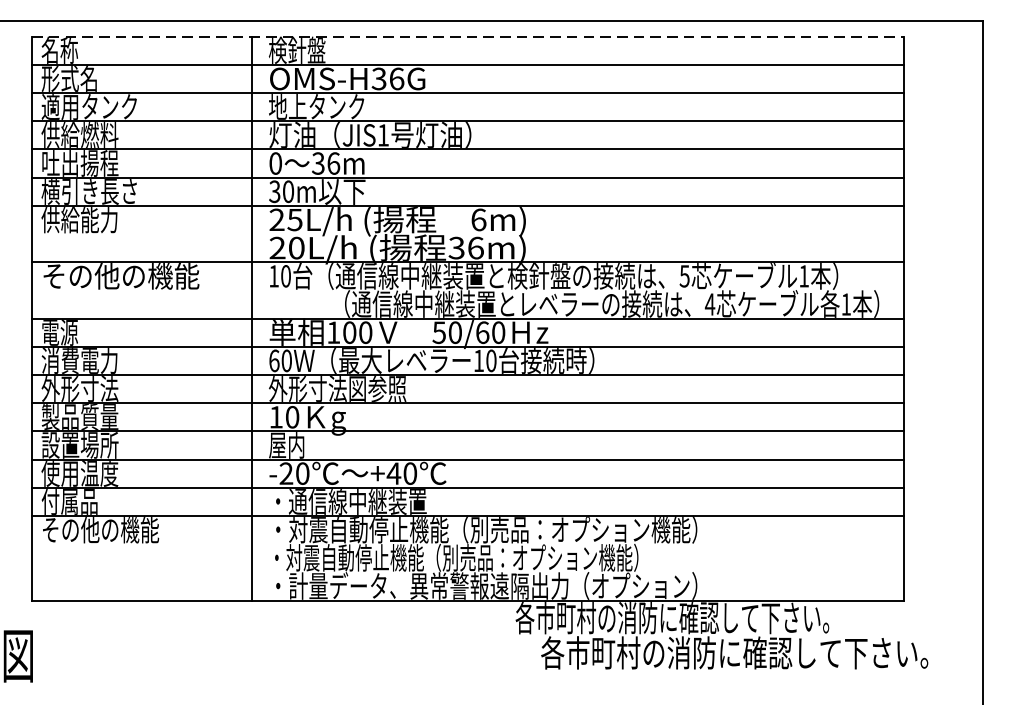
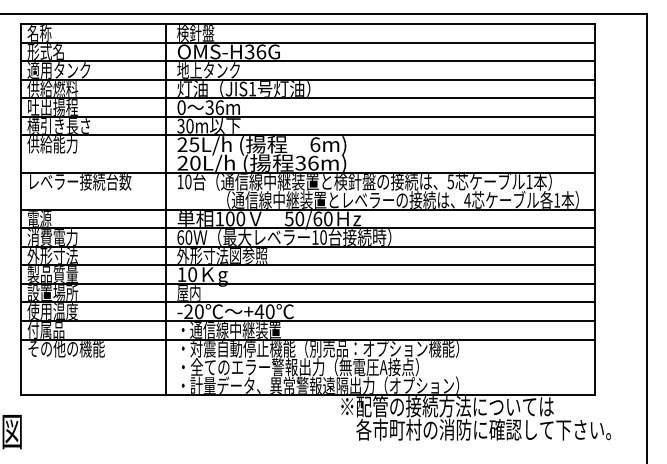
line: (468, 37) -> (308, 24), dashed -> solid
text: (120, 277) -> (79, 182), その他の機能 -> レベラー接続台数
text: (456, 558) -> (300, 367), ・対震自動停止機能（別売品：オプション機能） -> ・全てのエラー警報出力（無電圧A接点）
text: (678, 617) -> (446, 406), 各市町村の消防に確認して下さい。 -> ※配管の接続方法については

